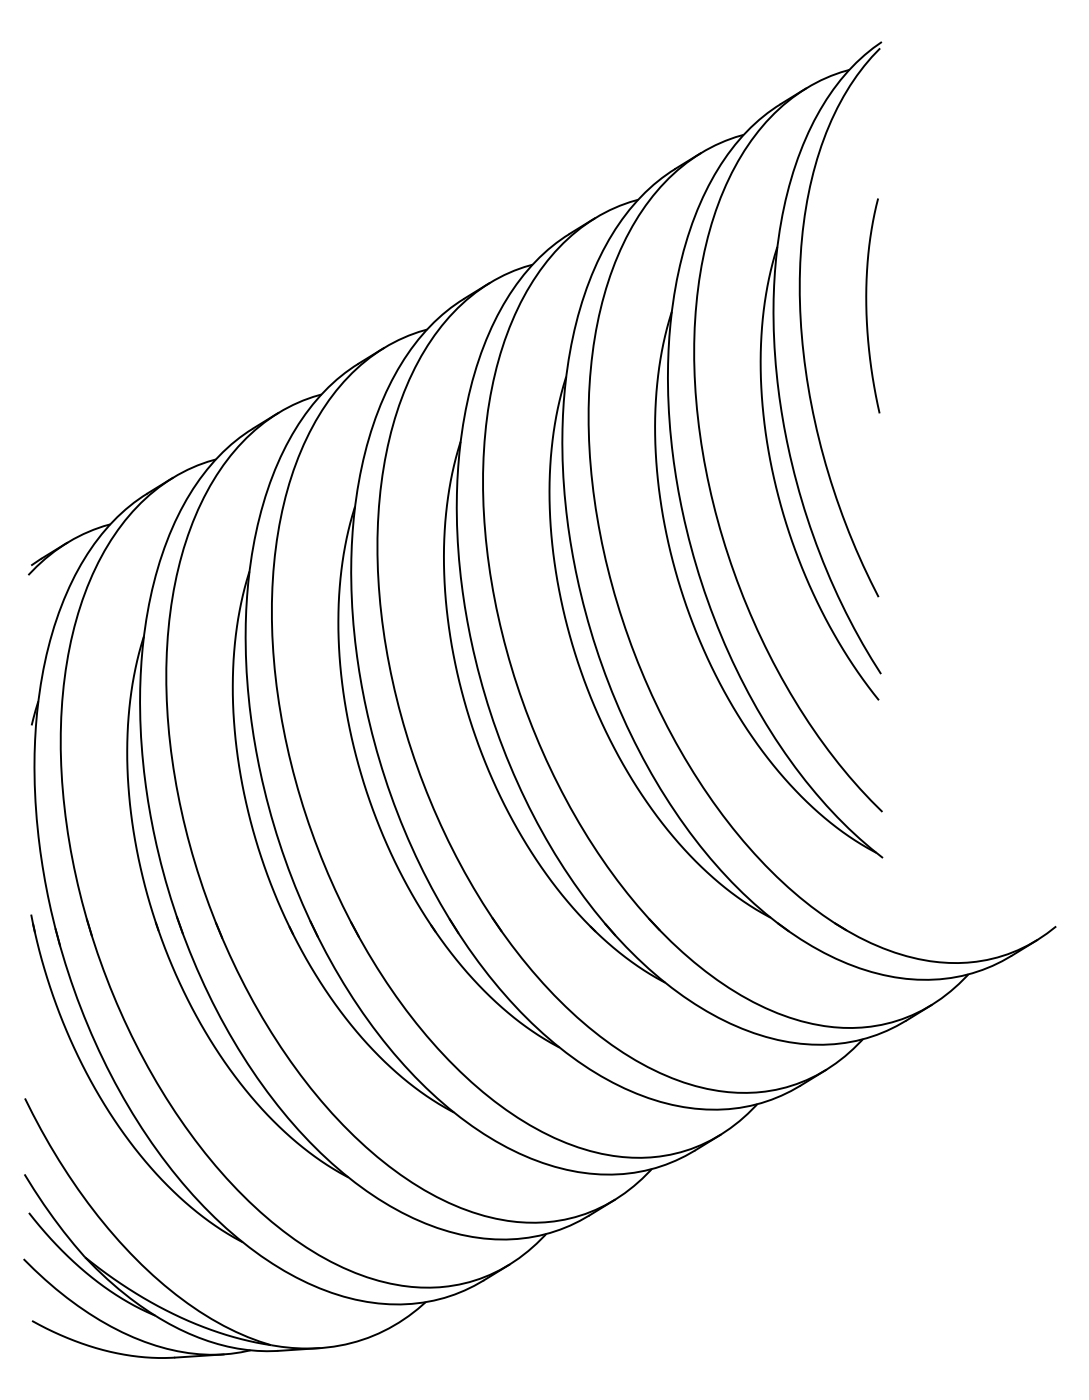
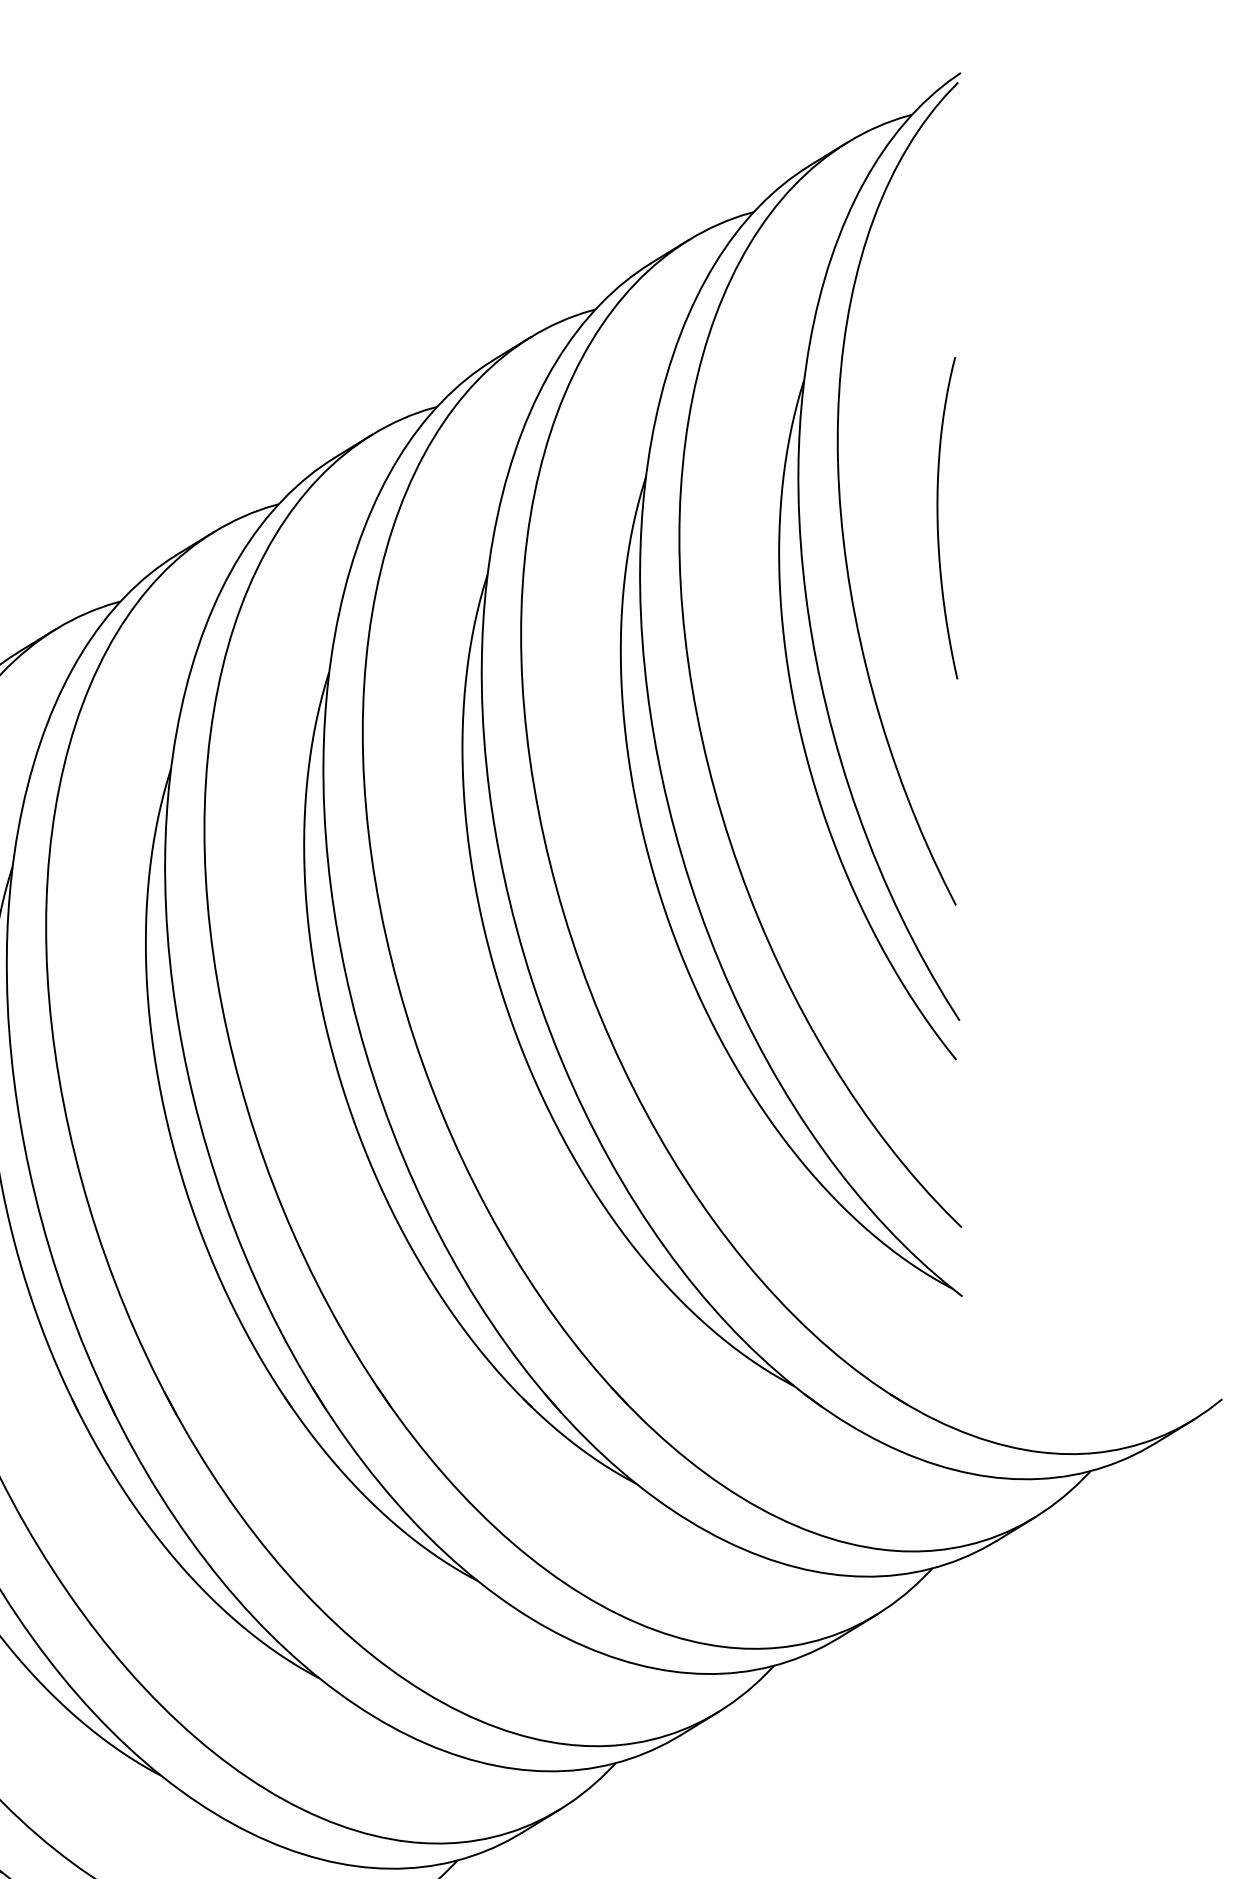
curve: (867, 305) -> (939, 517), moved

